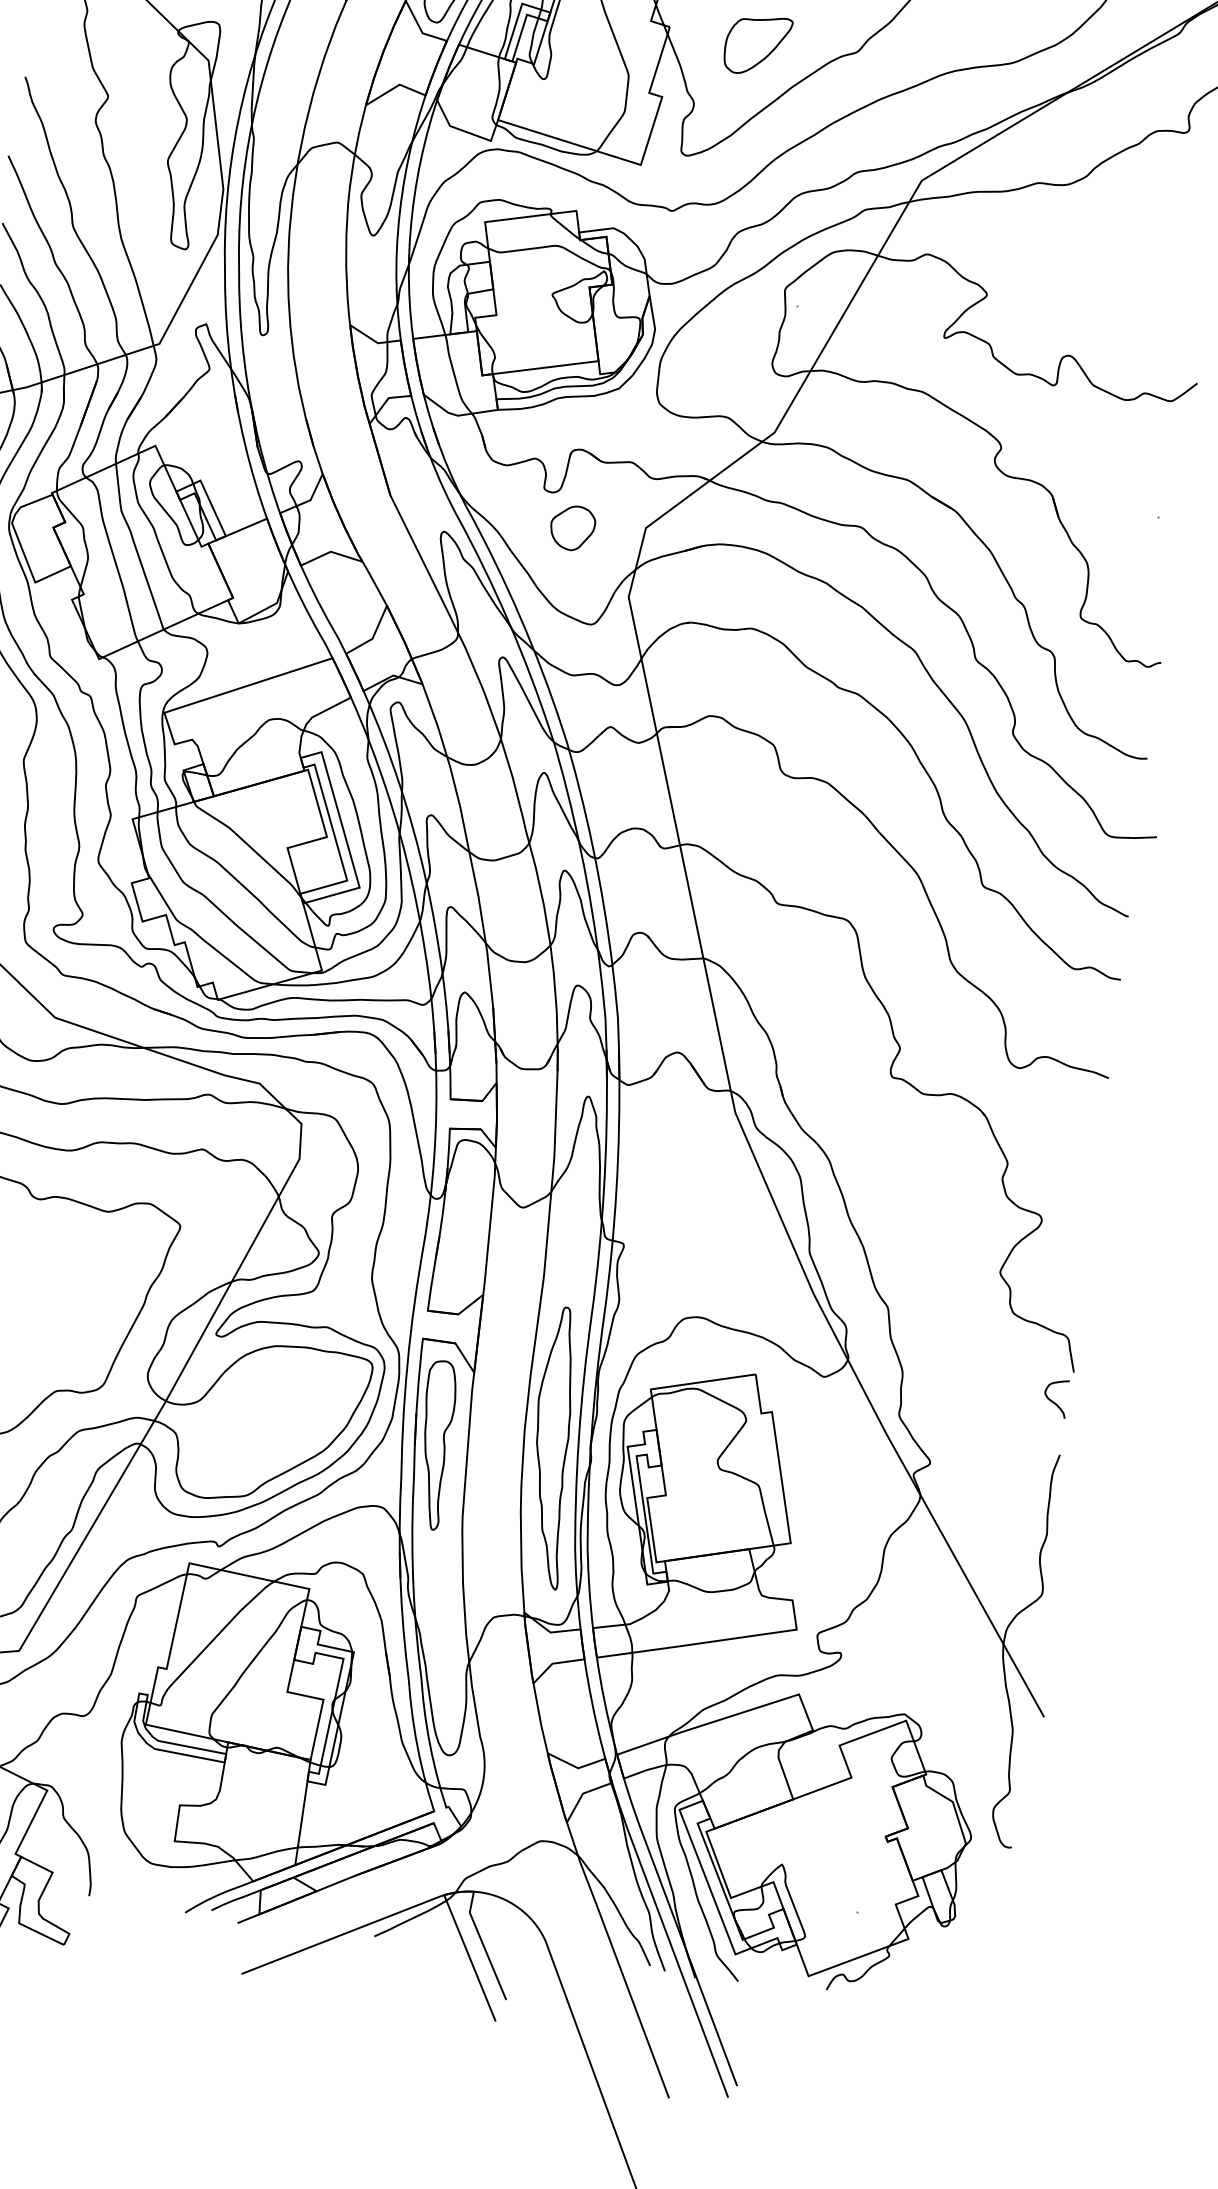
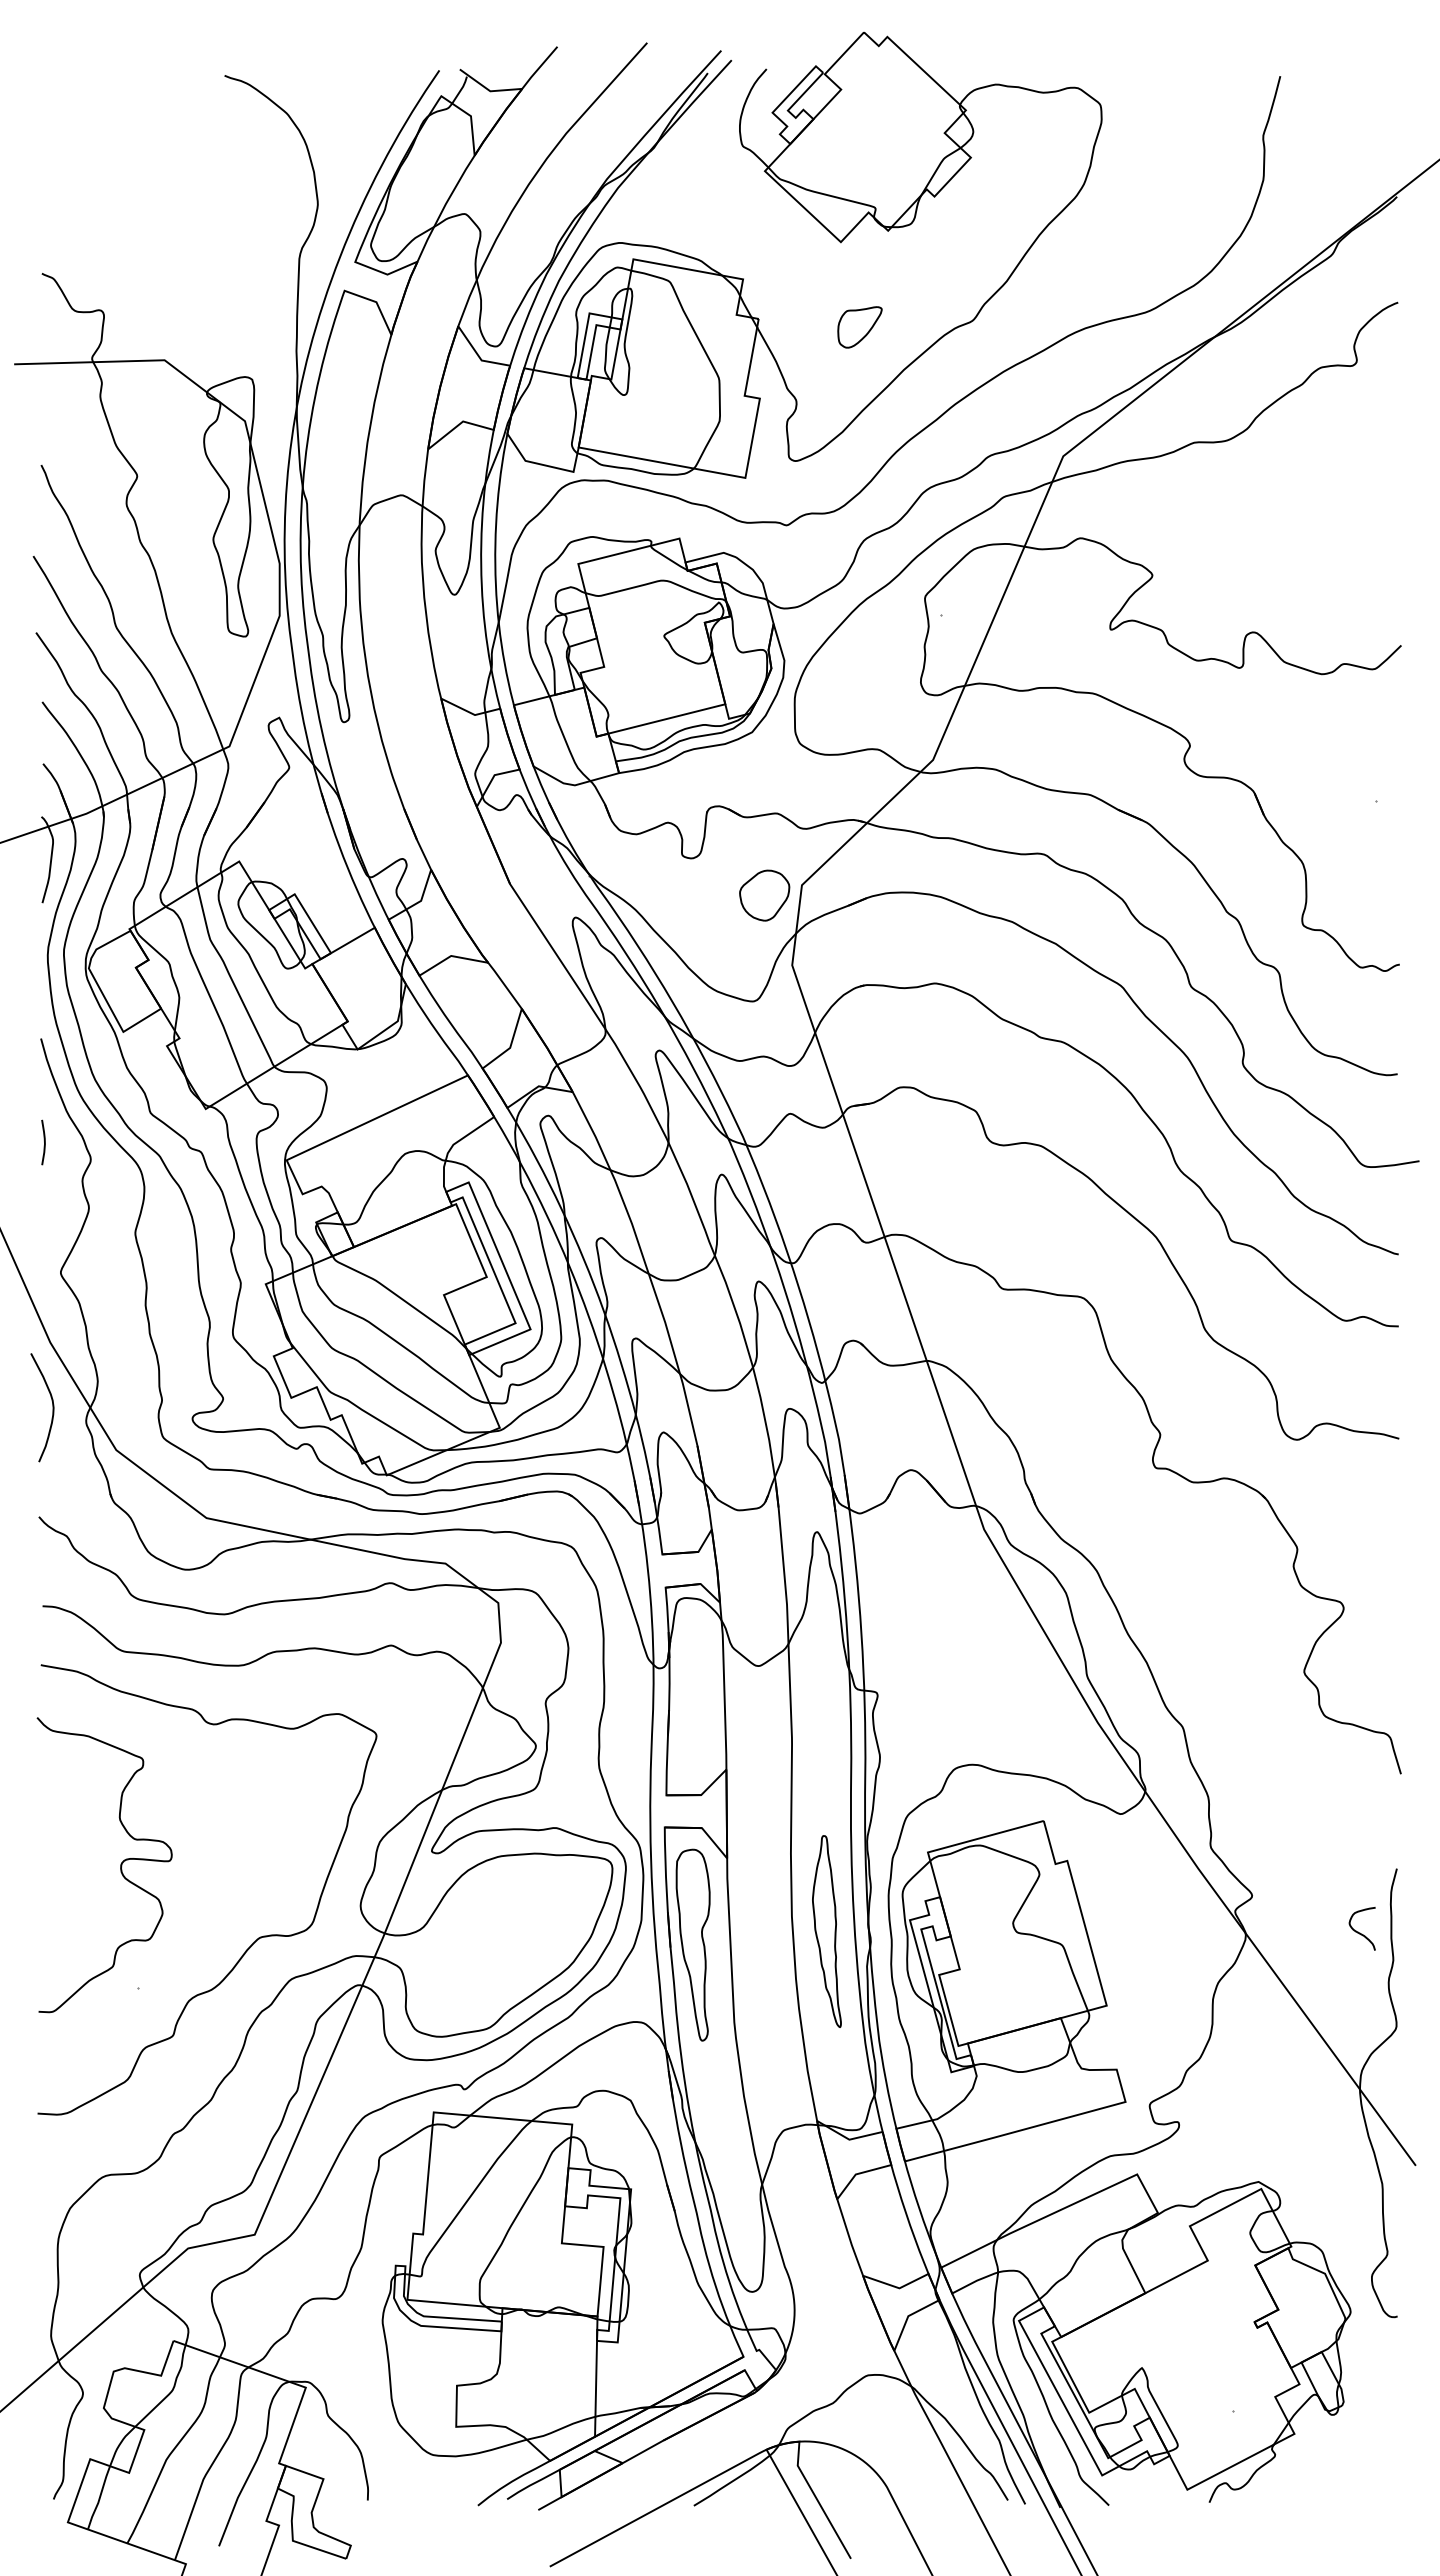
part: (757, 45) -> (859, 327), size x0.6
part: (572, 528) -> (764, 895), moved
curve: (1053, 1401) -> (1360, 1932), moved
part: (553, 1447) -> (826, 1931), size x0.6

